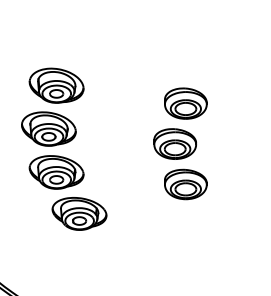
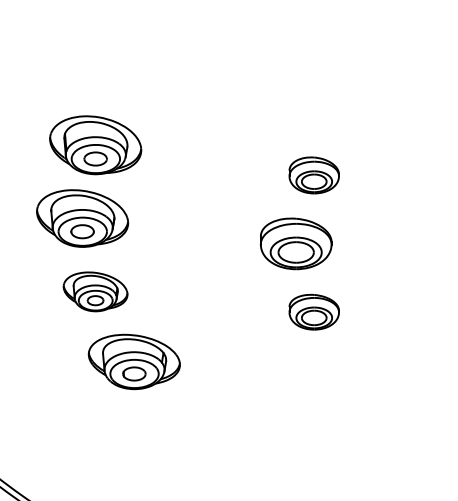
part: (185, 103) -> (313, 175), size x0.7
part: (56, 172) -> (95, 291), size x0.7
part: (185, 184) -> (313, 312), size x0.7

